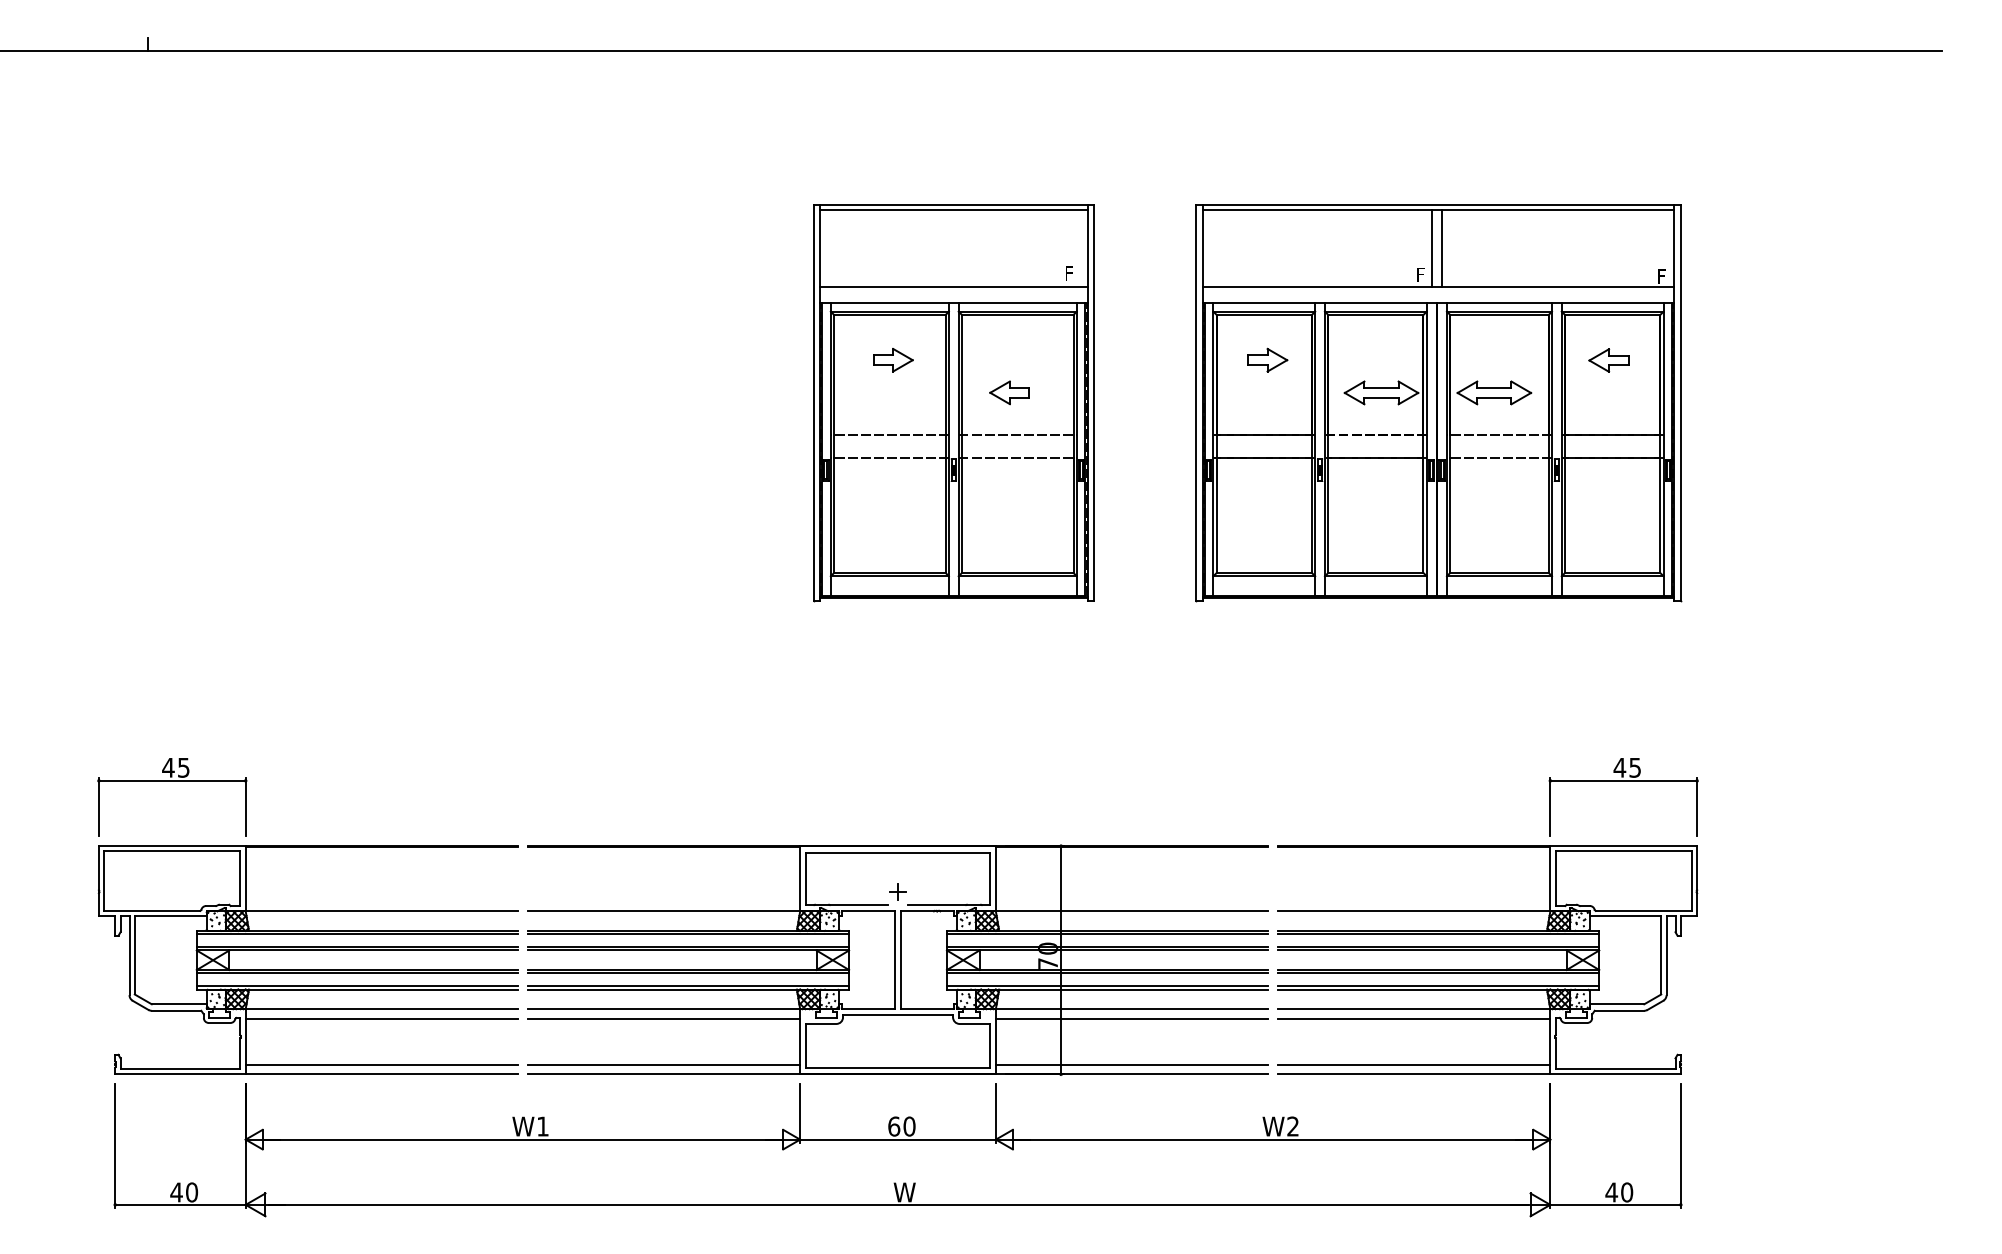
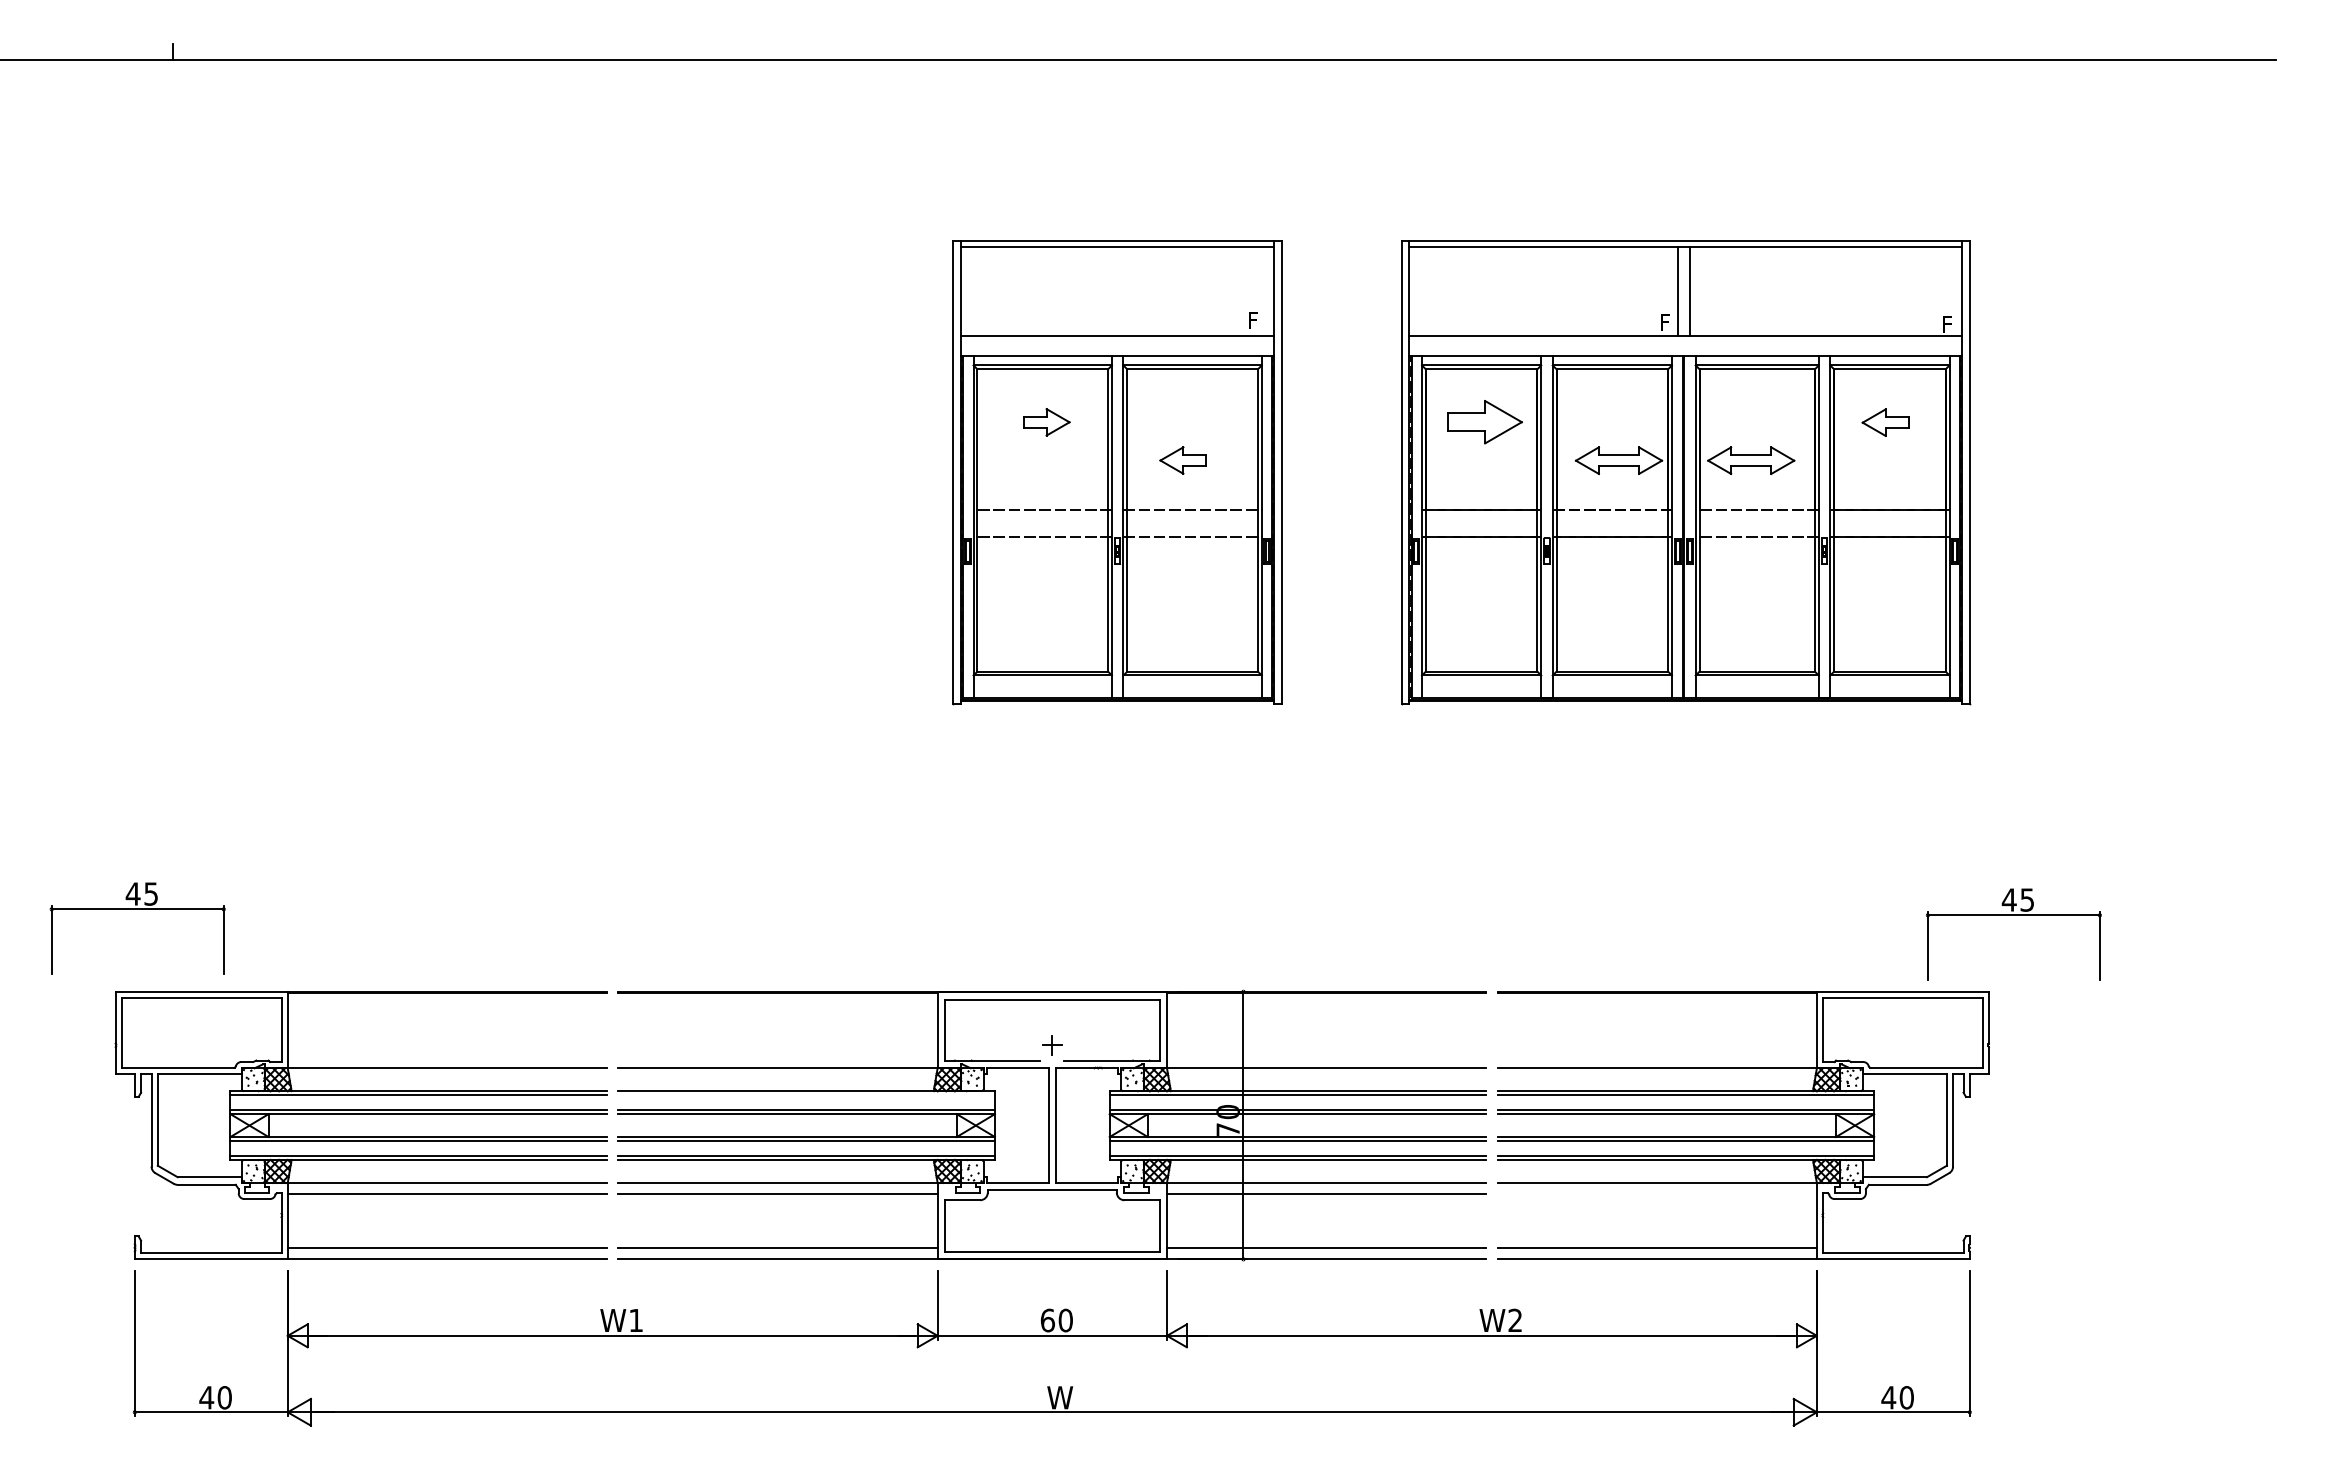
part: (1267, 360) -> (1485, 422), size x1.6
part: (172, 781) -> (137, 909), moved
part: (1623, 781) -> (2013, 915), moved
line: (688, 934) -> (806, 1095), removed
line: (1413, 1019) -> (1656, 1194), removed

